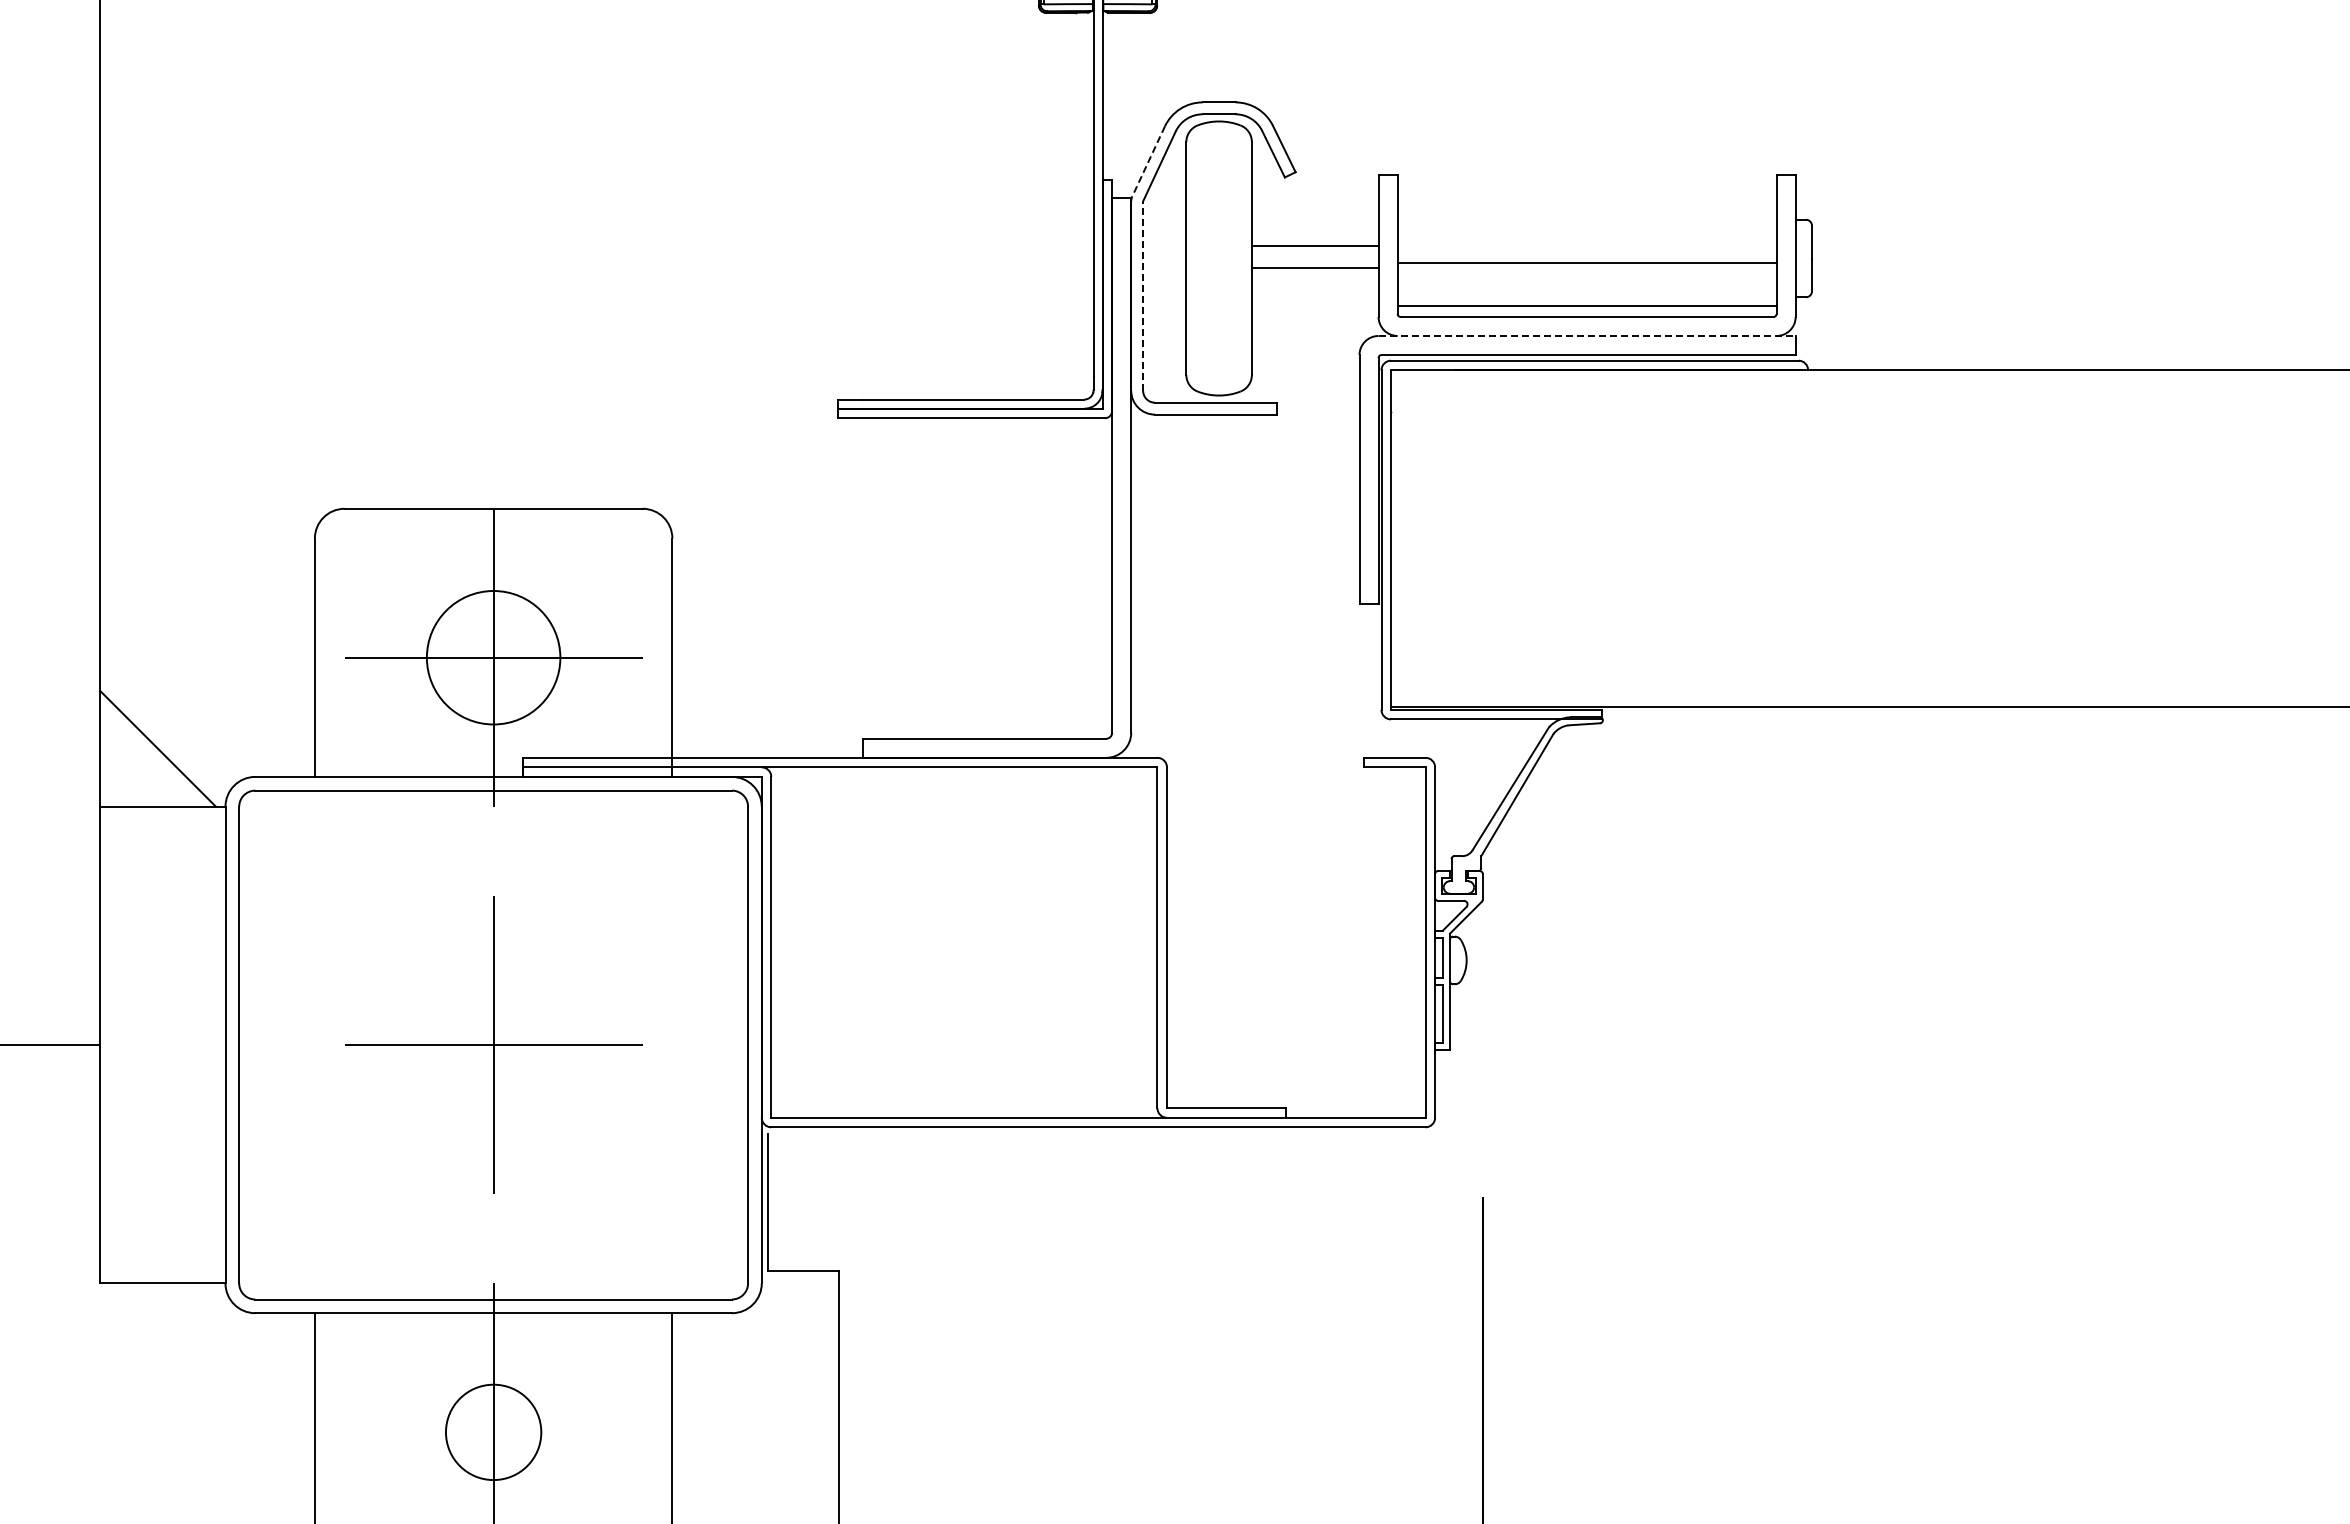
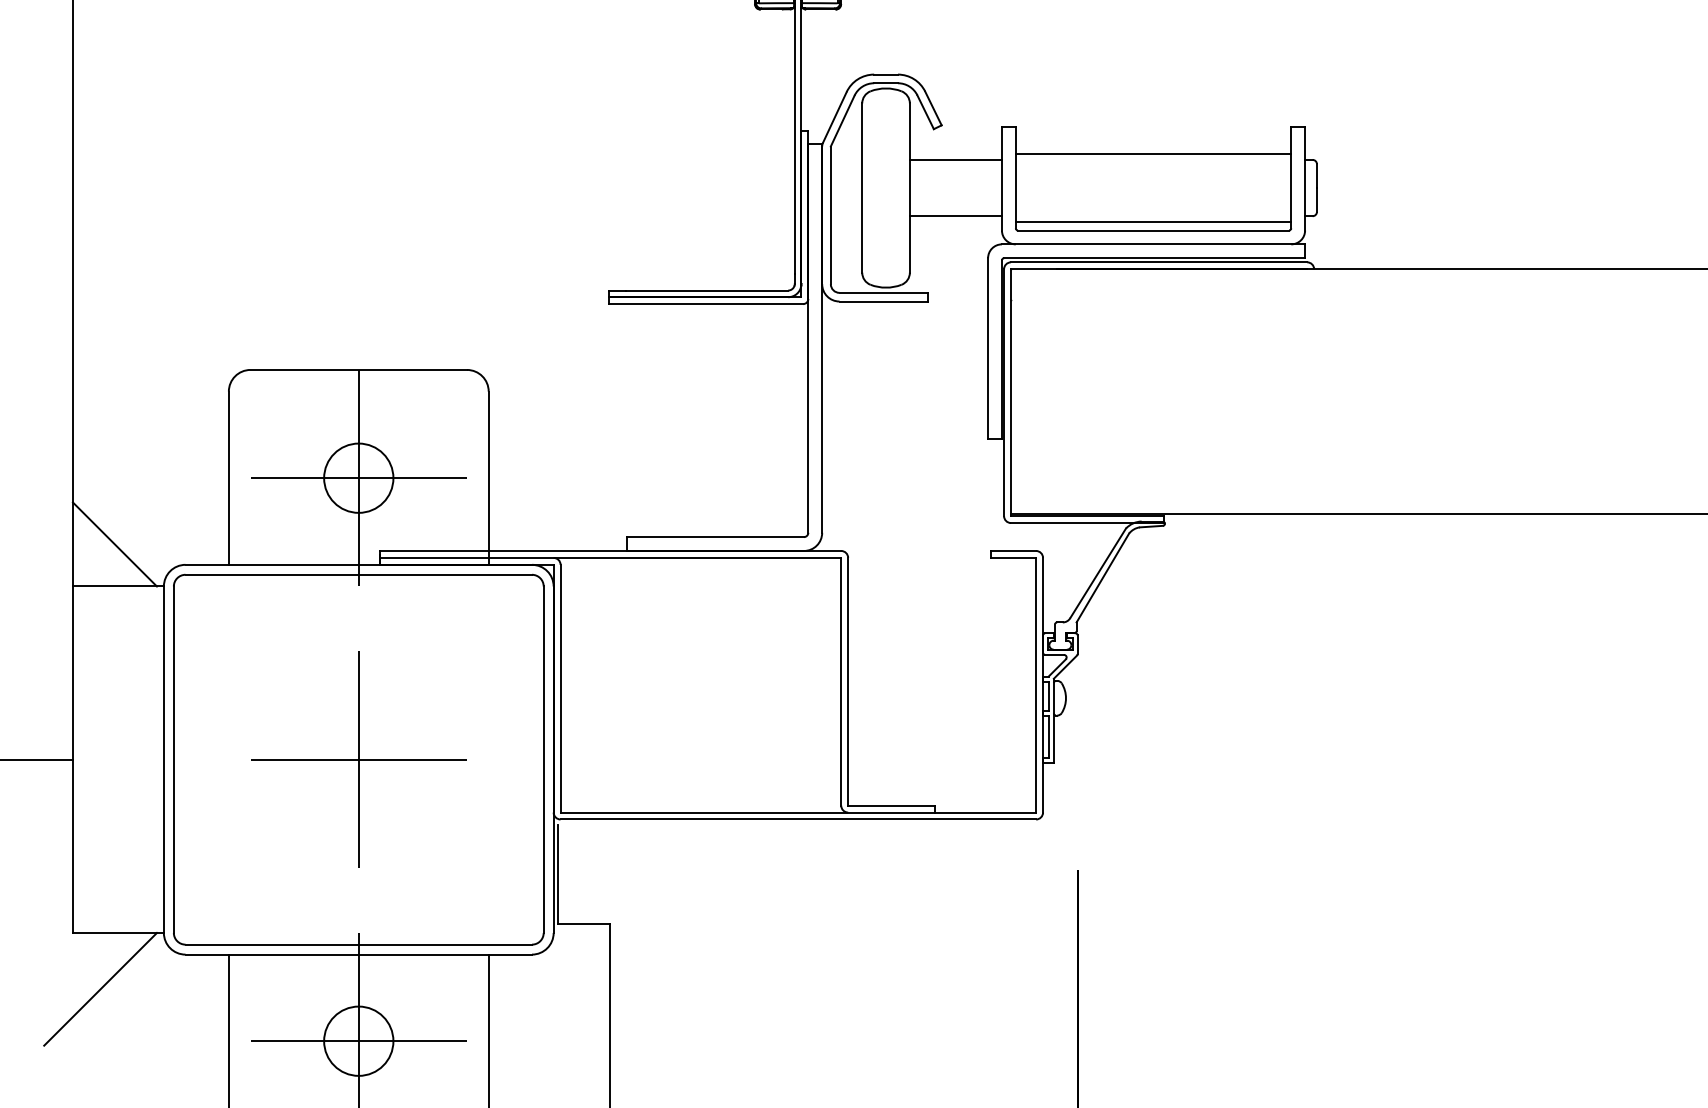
line: (1148, 161) -> (834, 117), dashed -> solid
line: (1314, 246) -> (955, 216), moved
line: (1586, 263) -> (1153, 153), moved
line: (1314, 267) -> (955, 159), moved
line: (1143, 296) -> (831, 215), dashed -> solid
line: (1587, 335) -> (1153, 244), dashed -> solid
circle: (493, 657) -> (358, 478), size x0.71
line: (137, 1360) -> (99, 988), added
line: (493, 1432) -> (358, 1041), added

